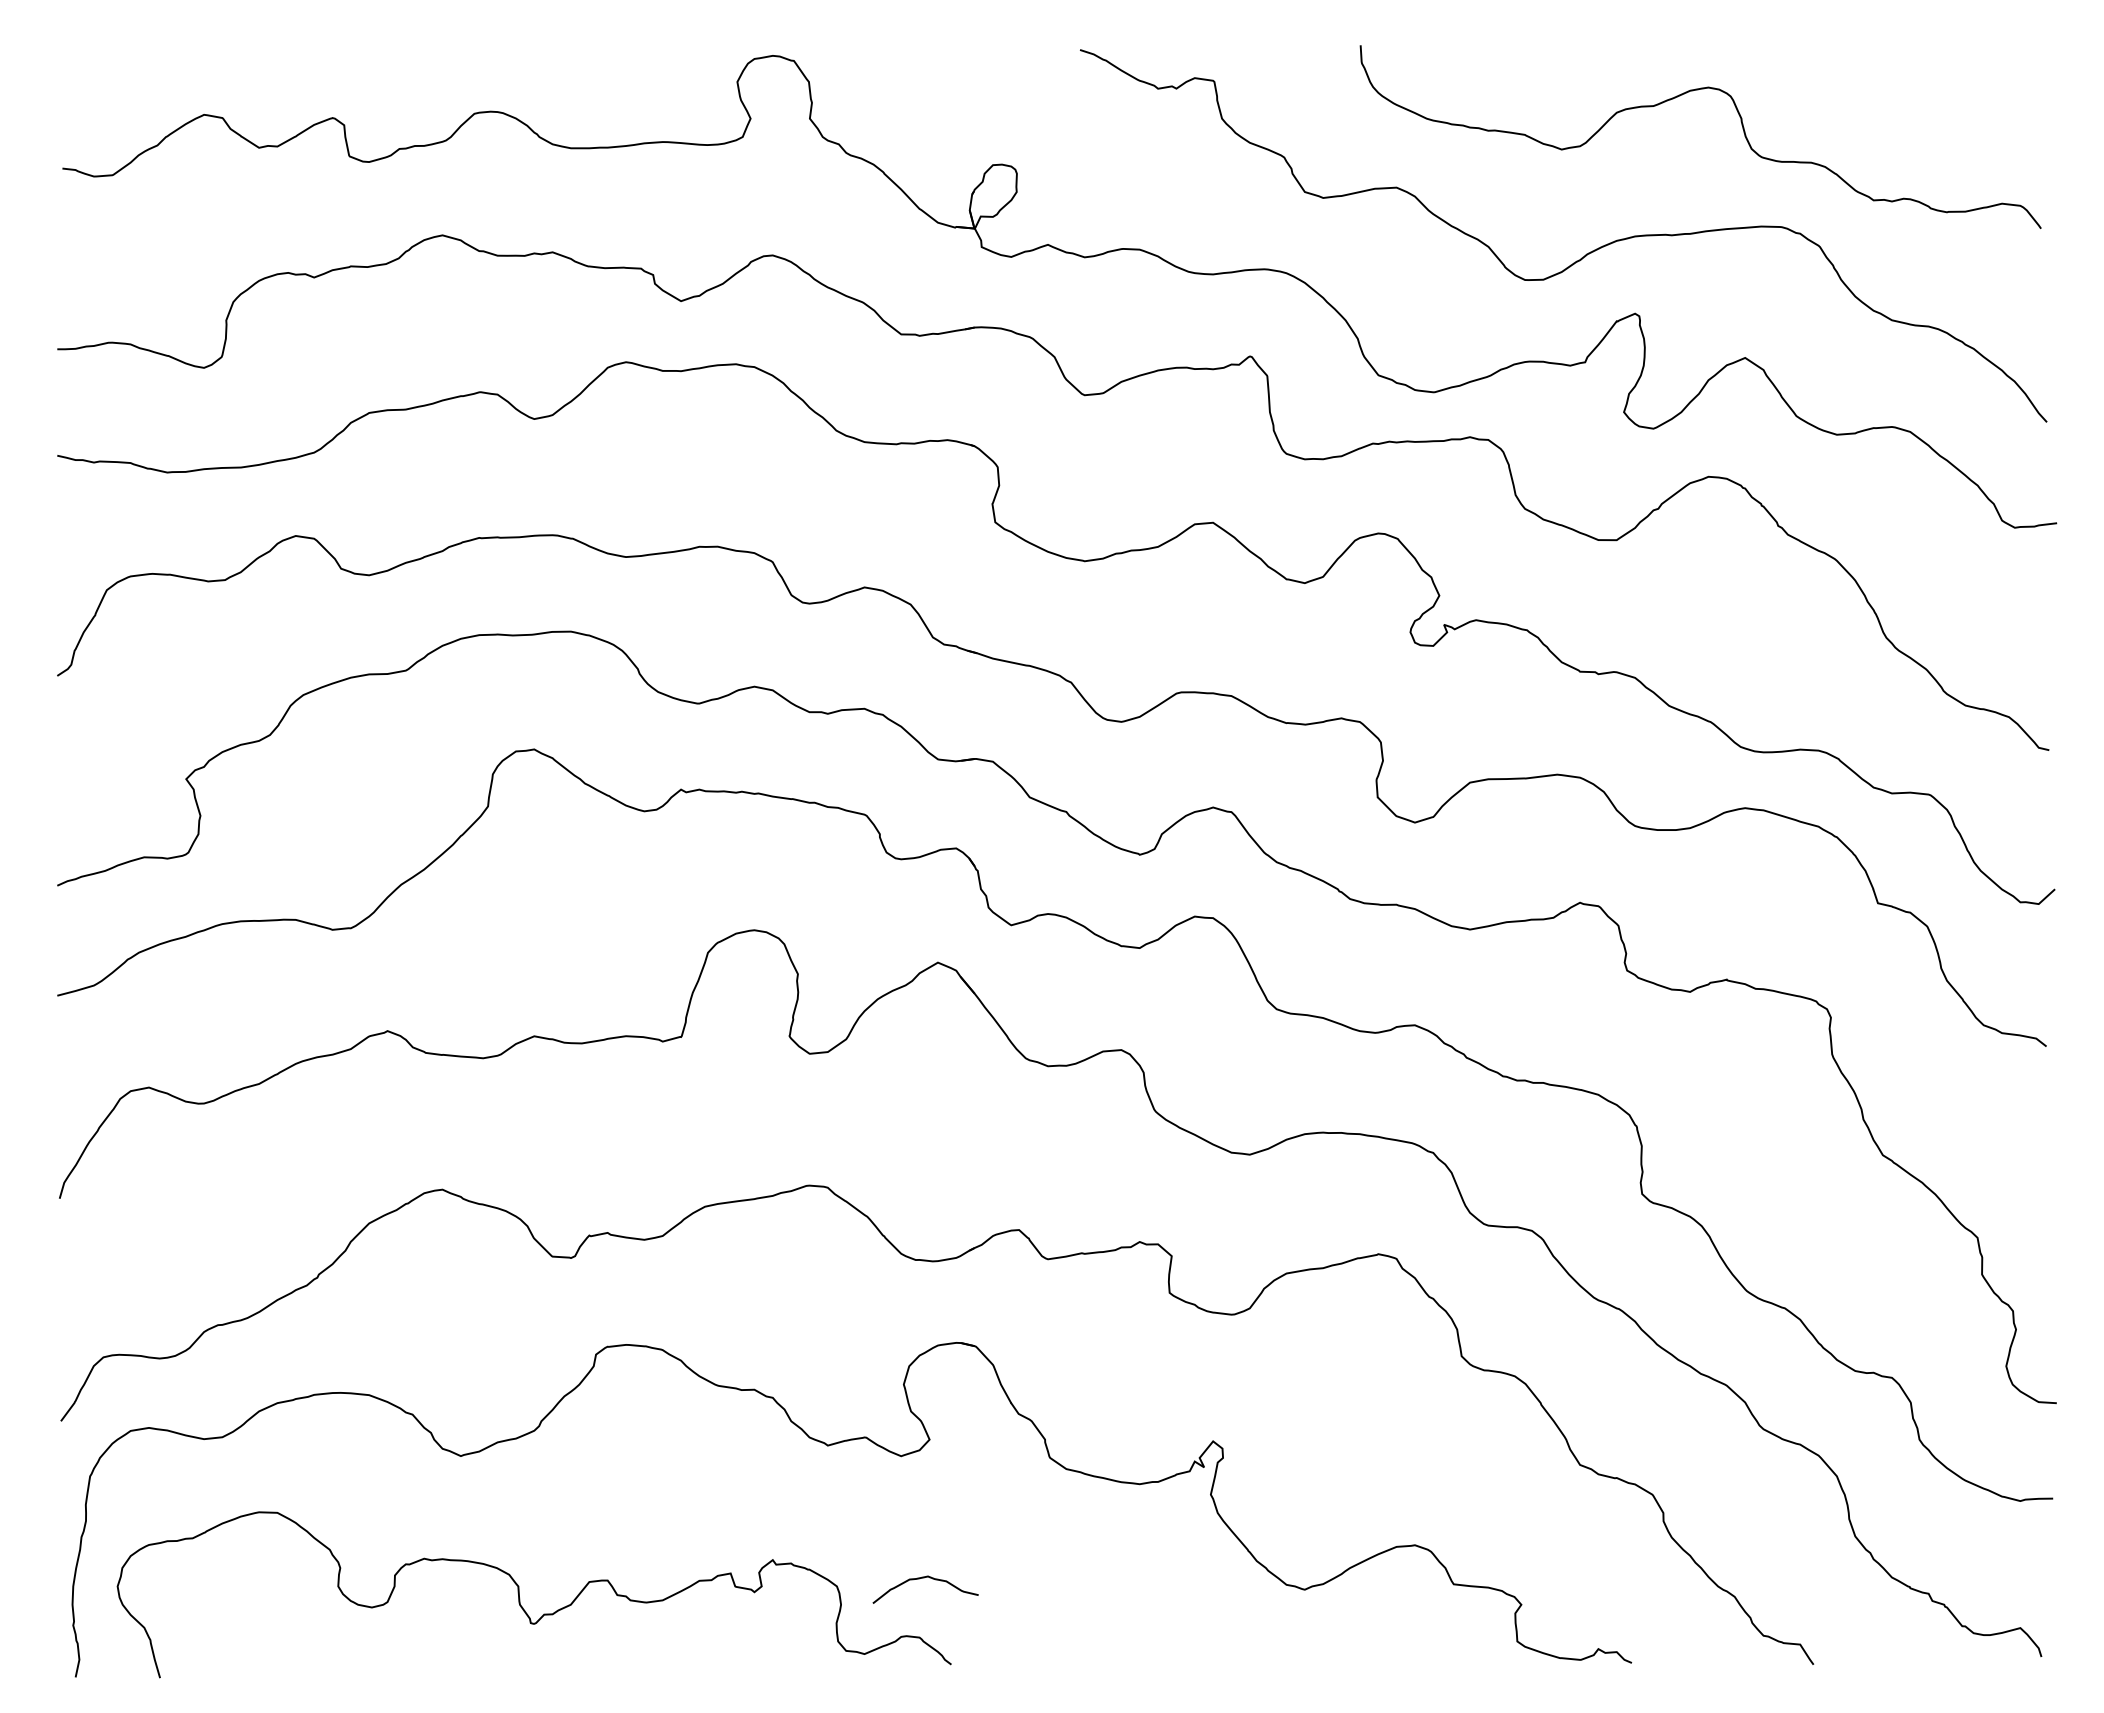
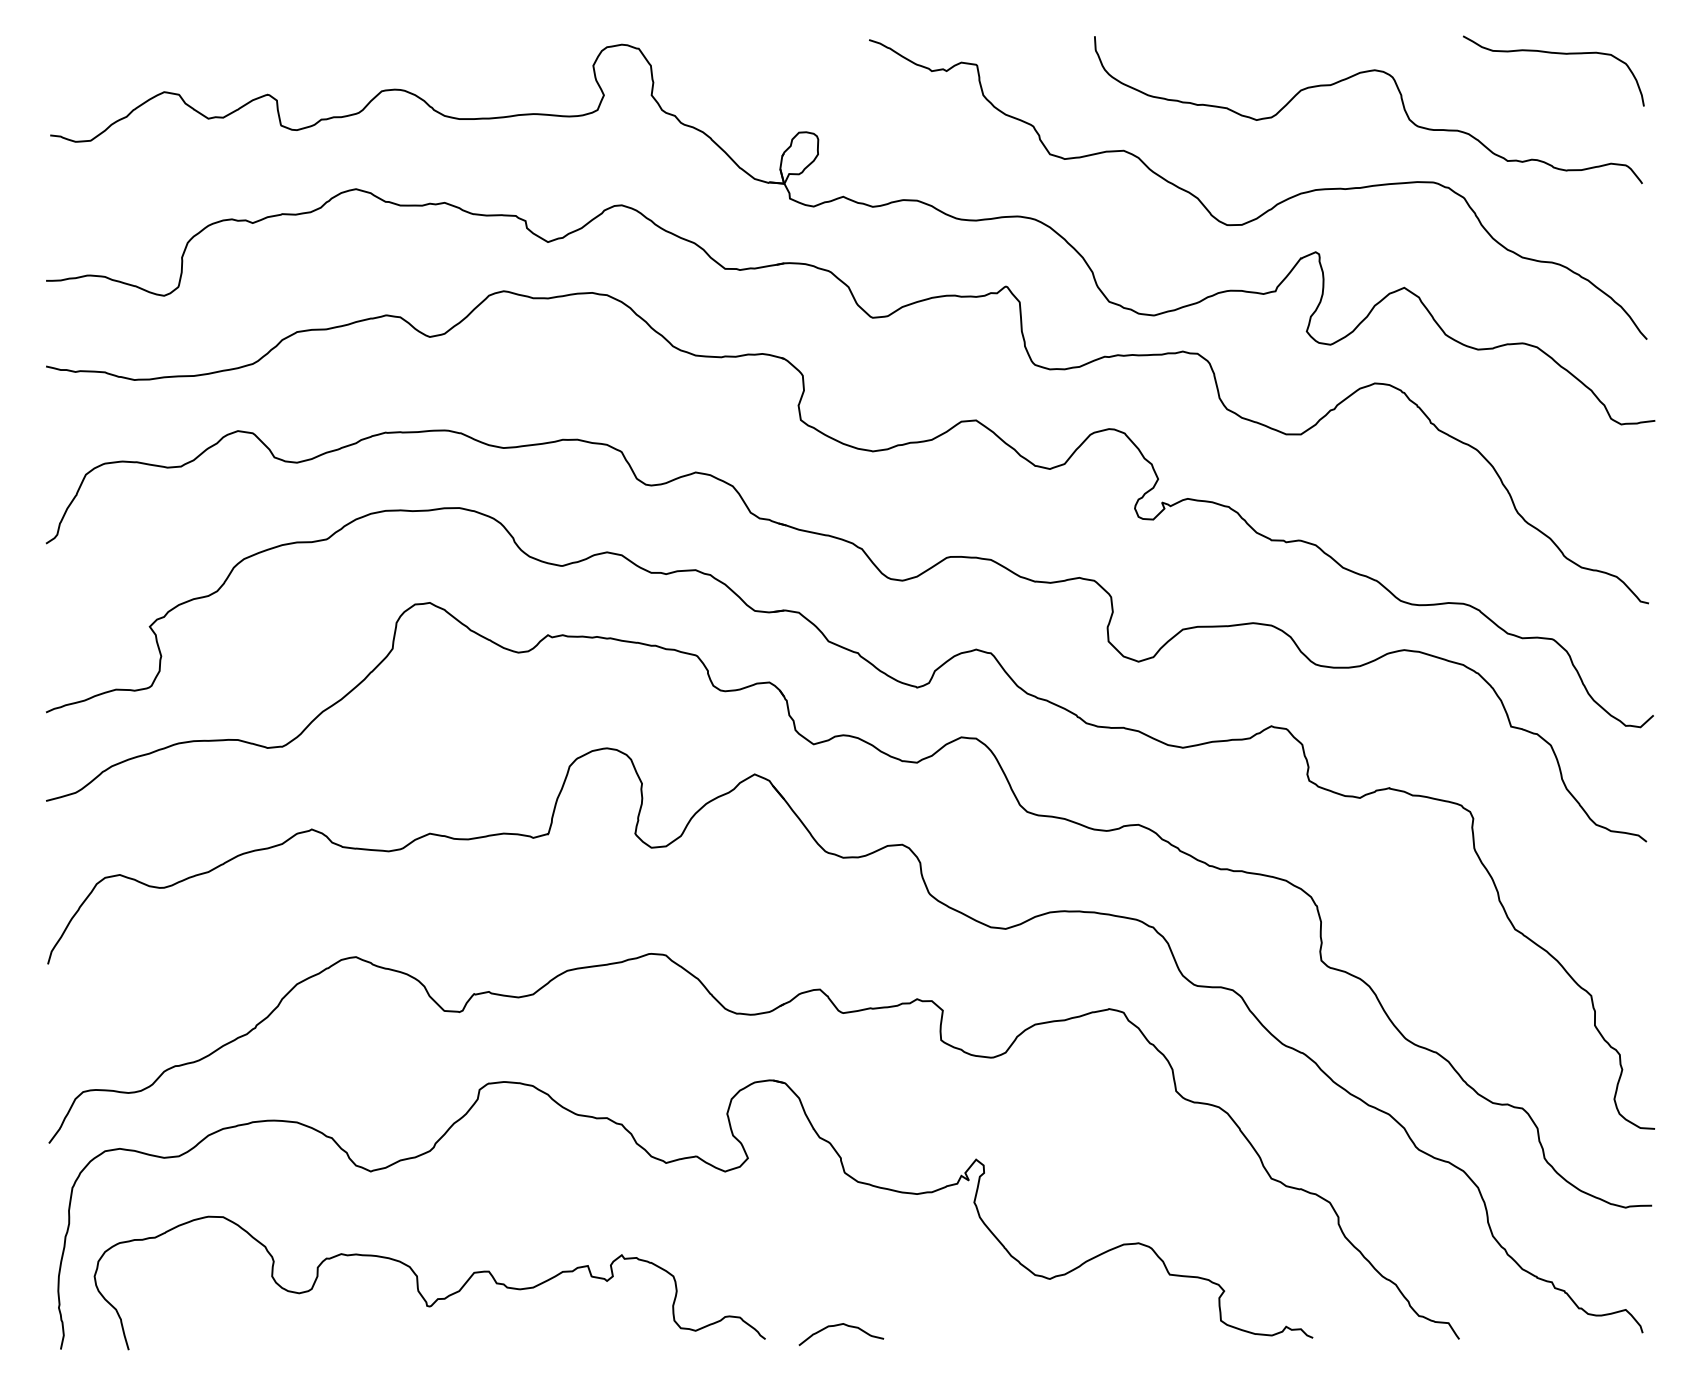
curve: (1933, 67) -> (1555, 54), added
curve: (924, 1578) -> (840, 1325), moved

